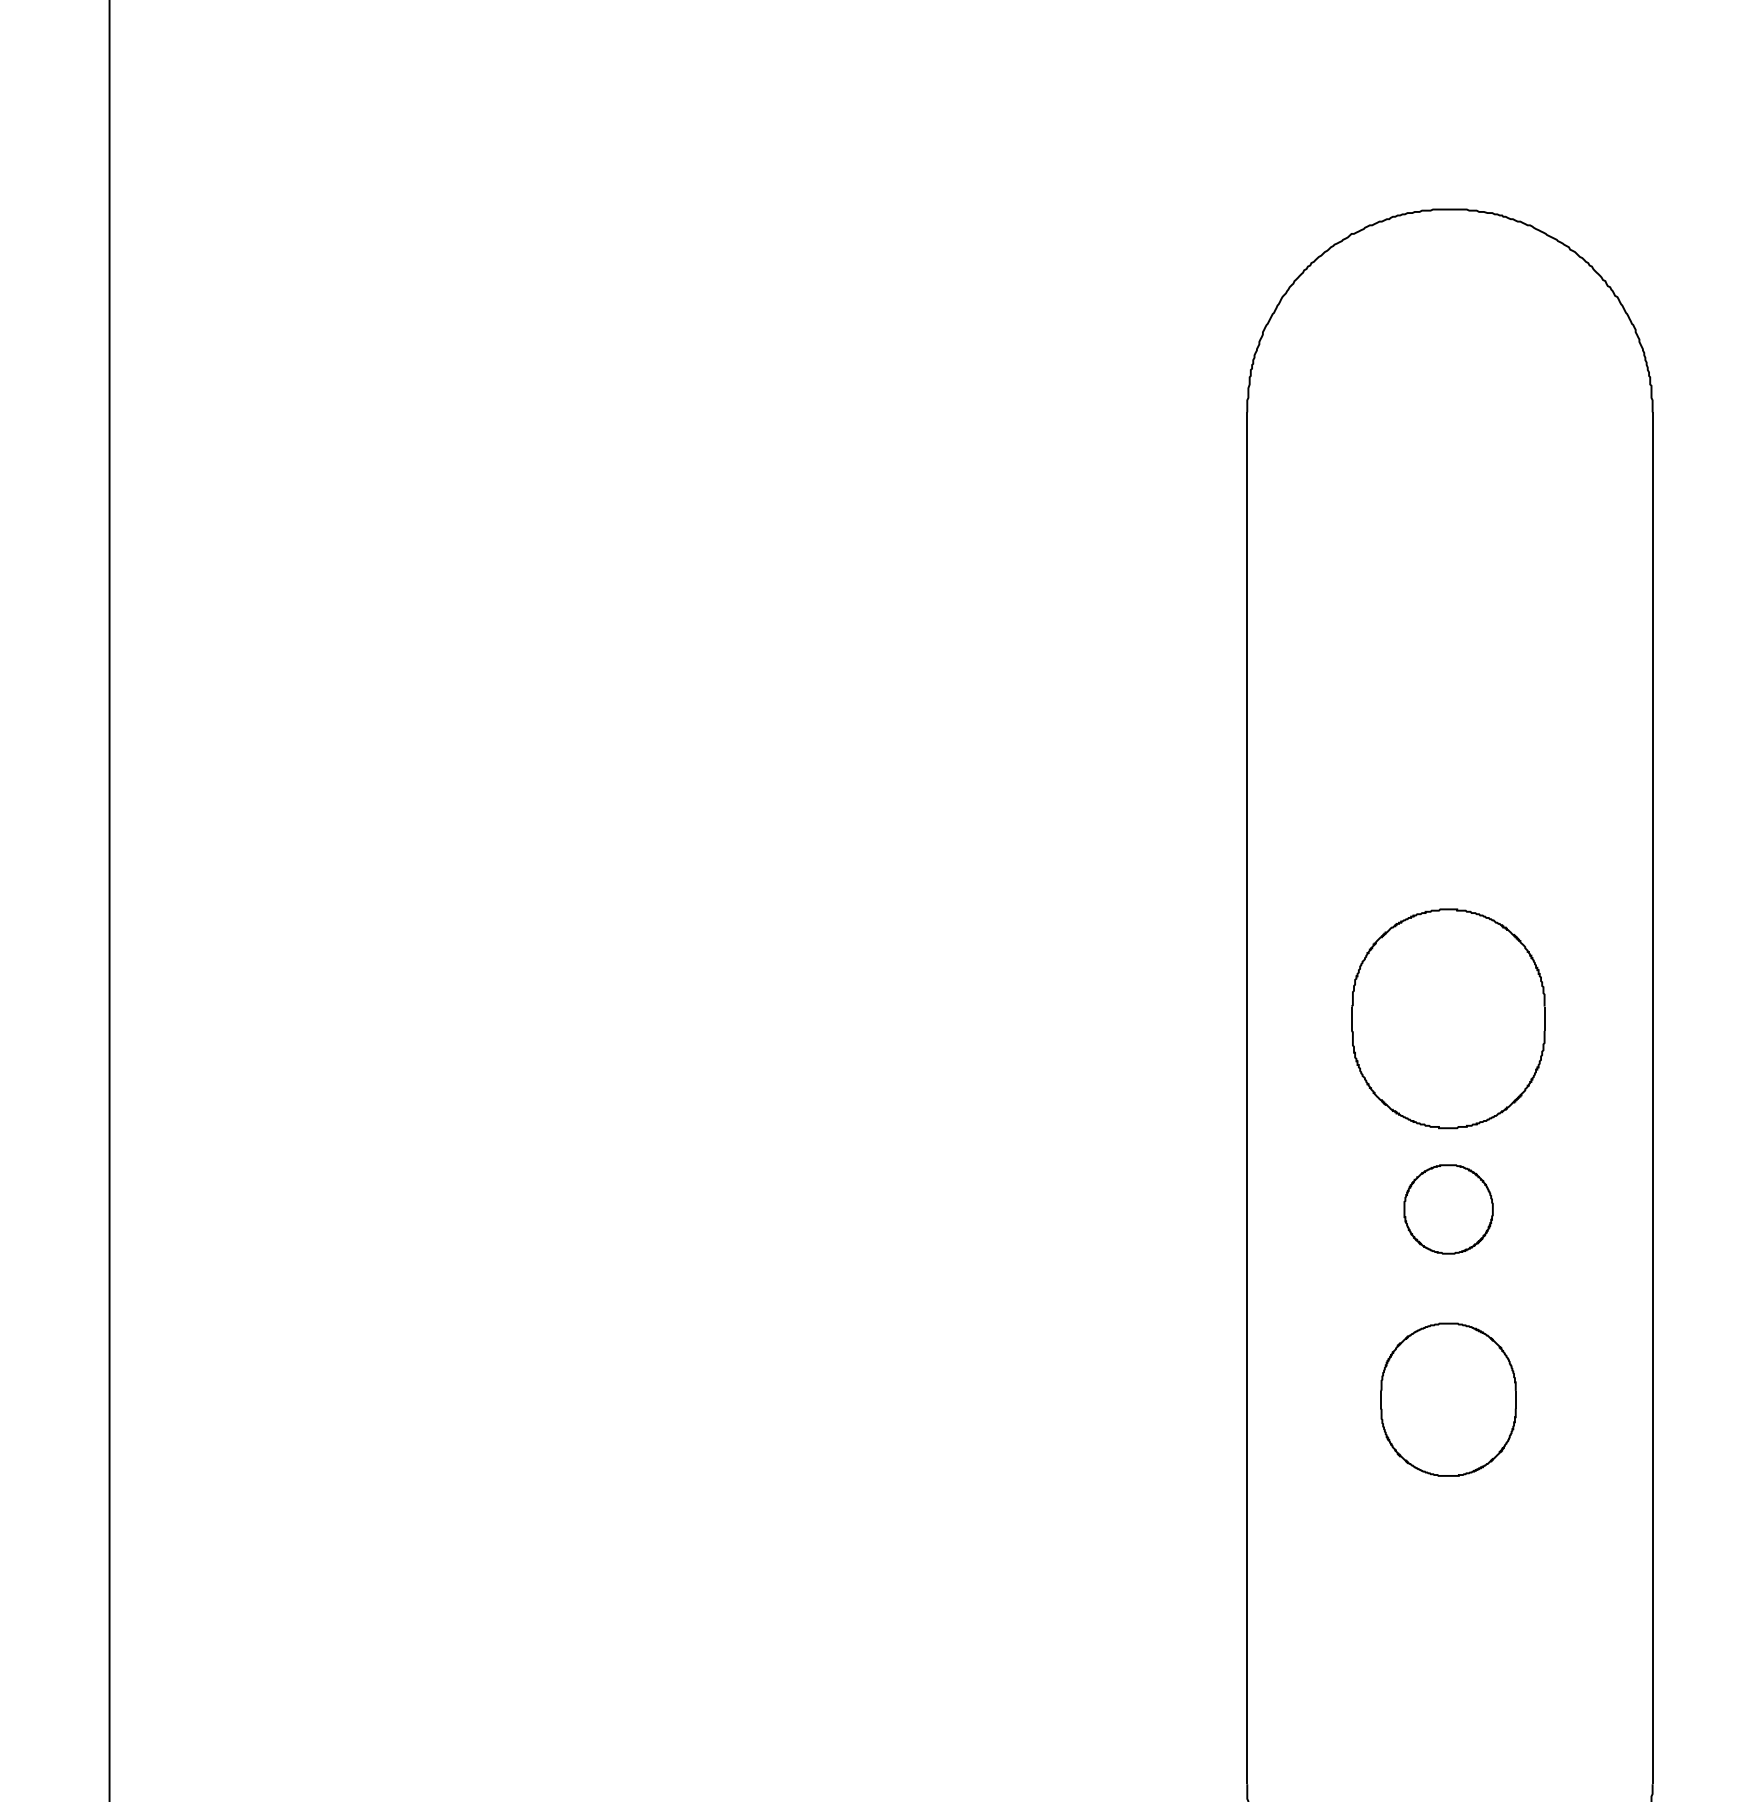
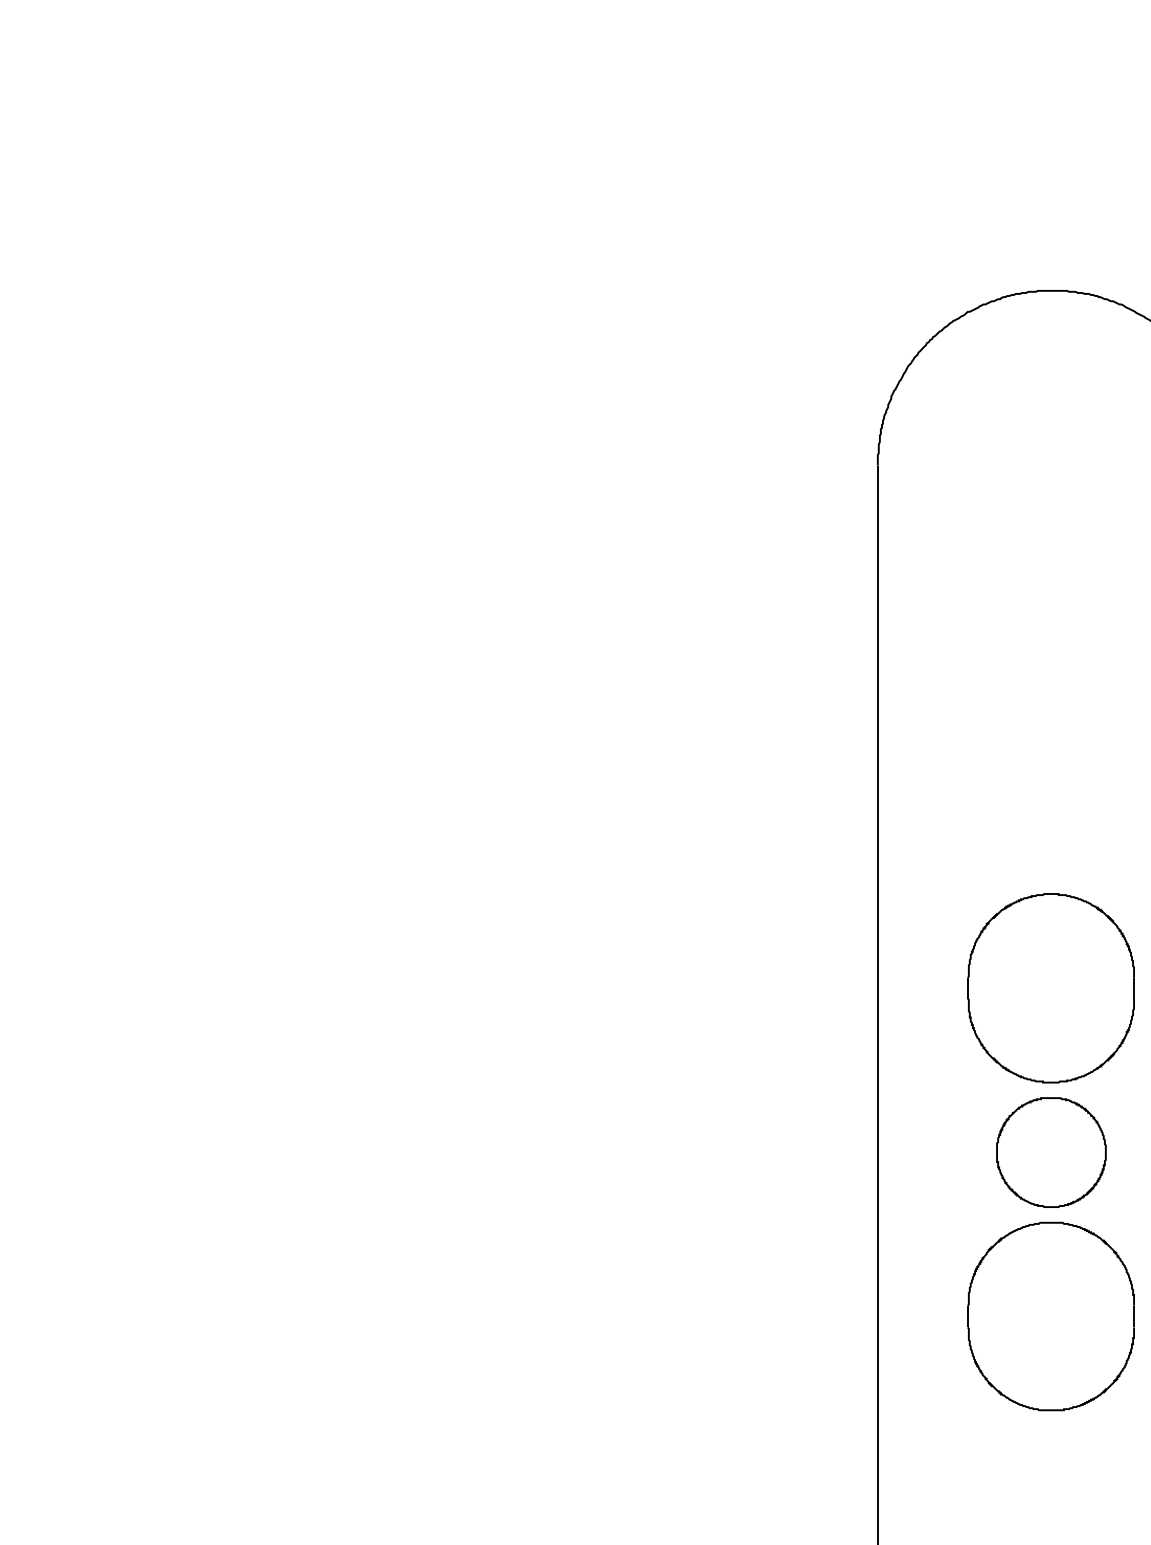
part: (1448, 1209) -> (1051, 1152), size x1.43
part: (1448, 1399) -> (1051, 1316), size x1.43

